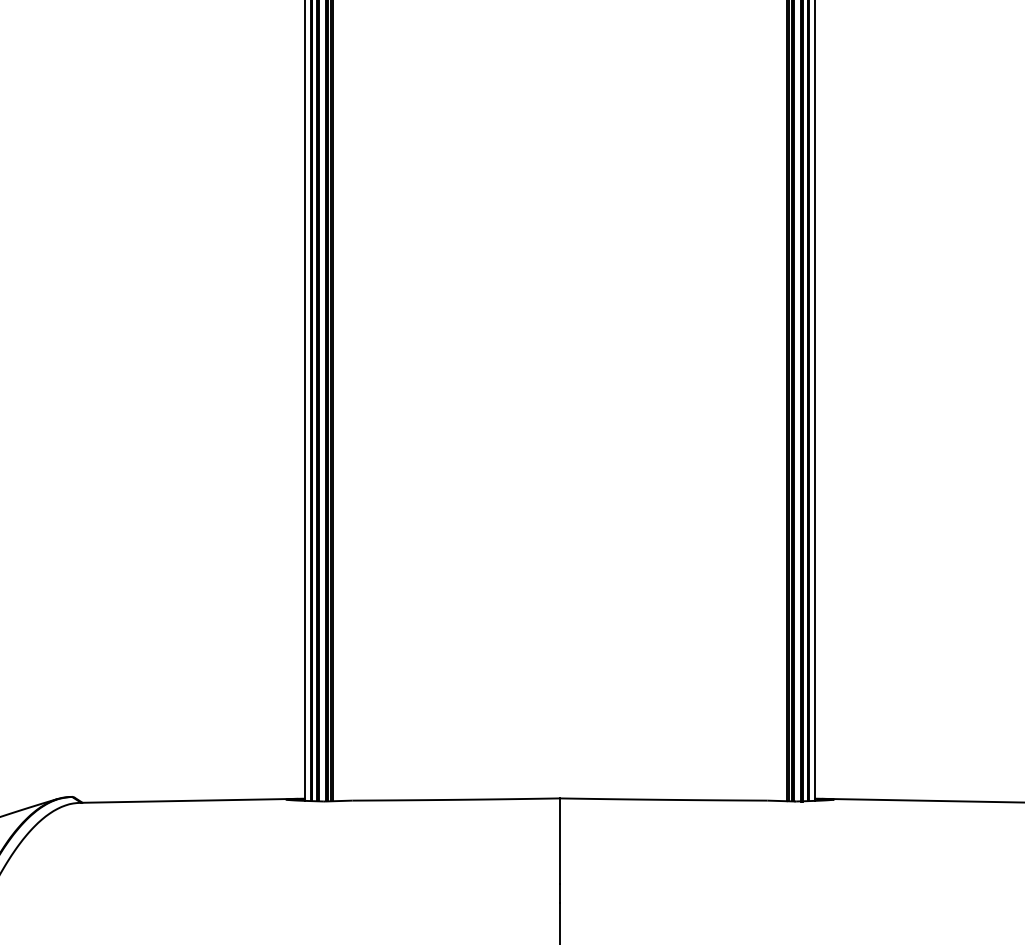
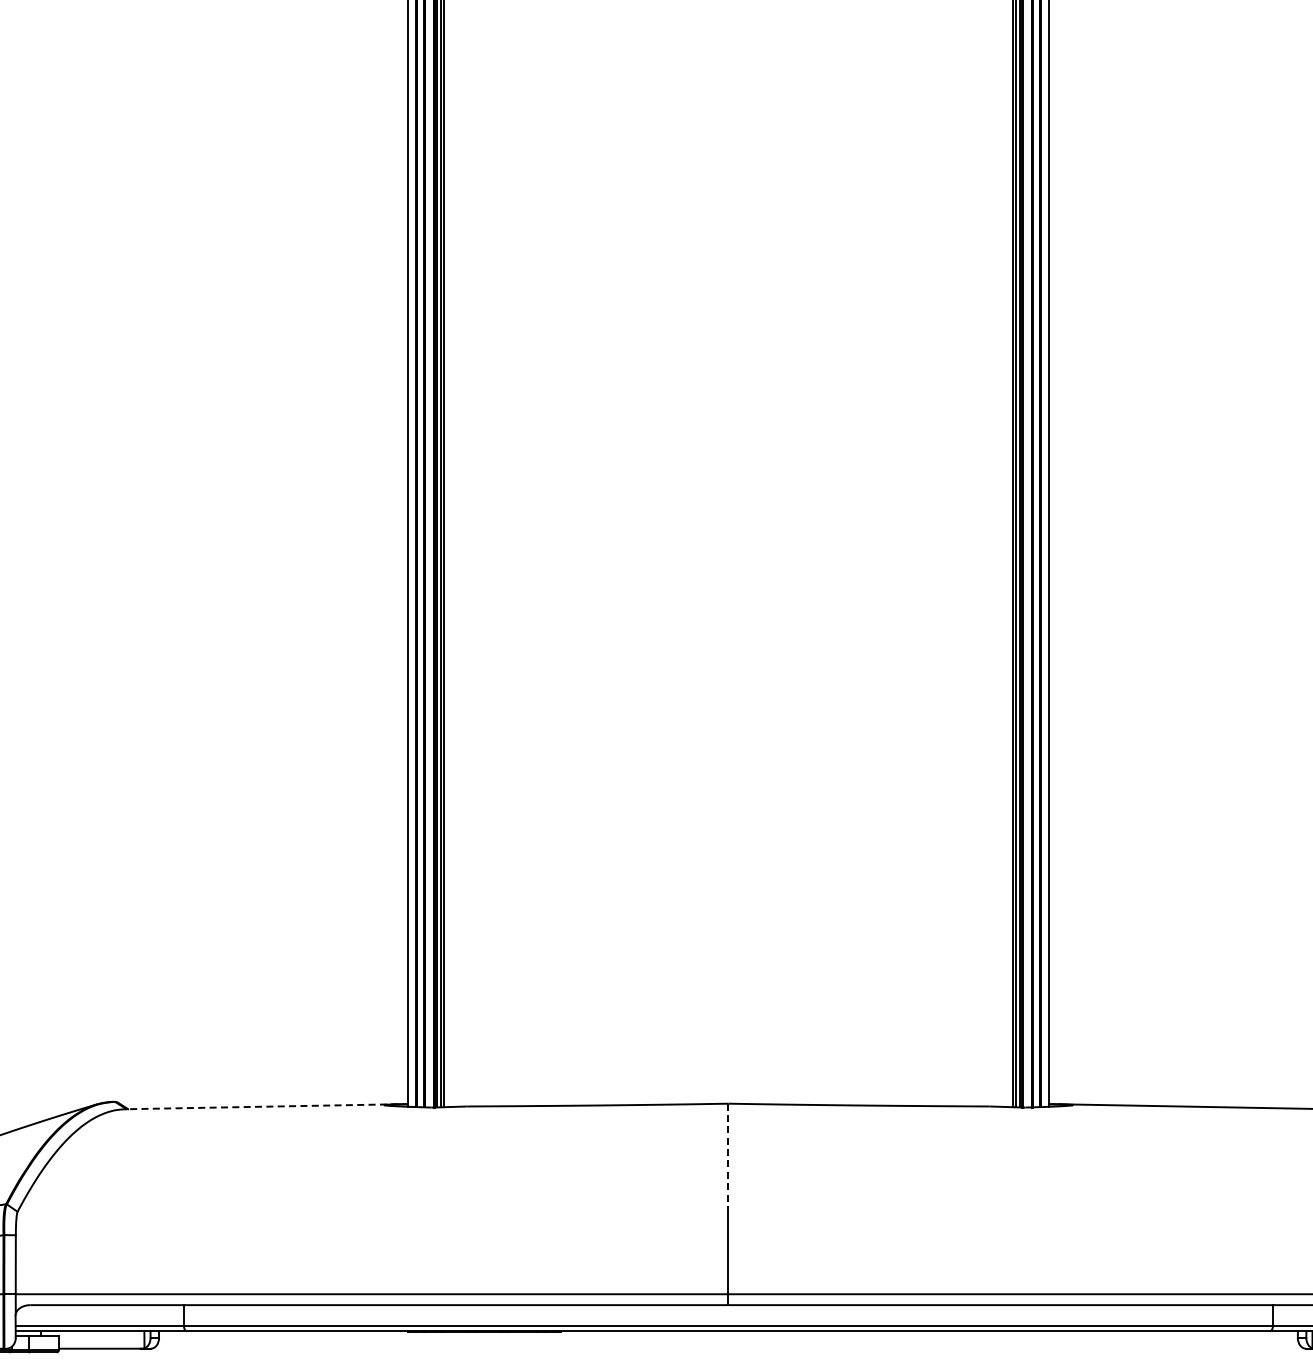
line: (188, 800) -> (261, 1106), solid -> dashed
line: (560, 841) -> (728, 1158), solid -> dashed

